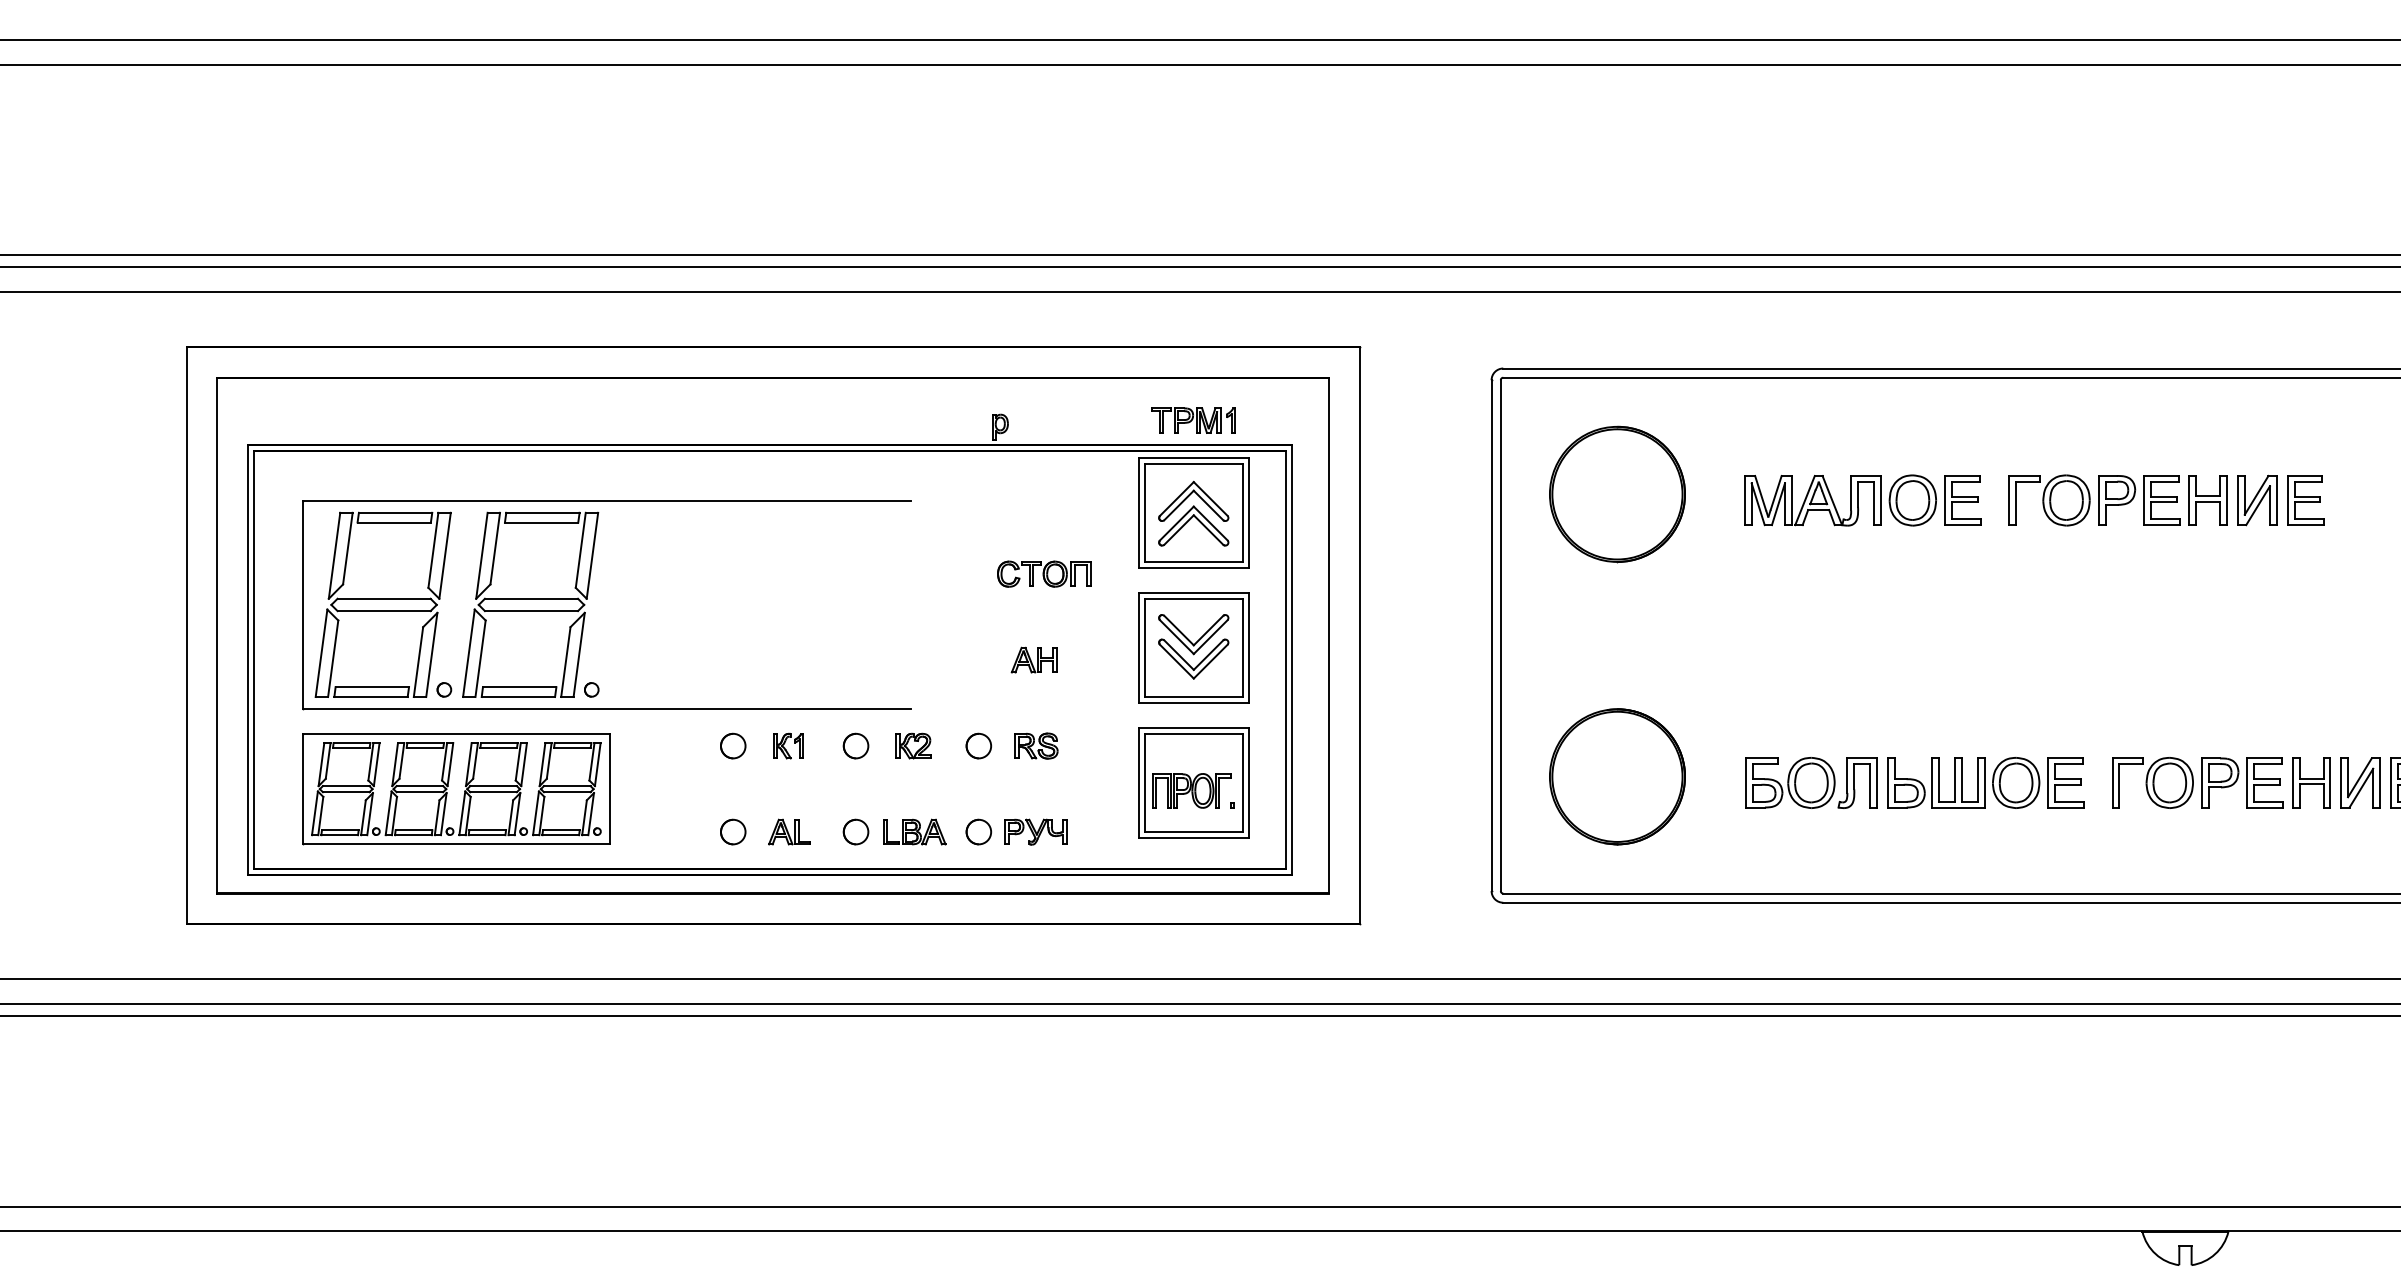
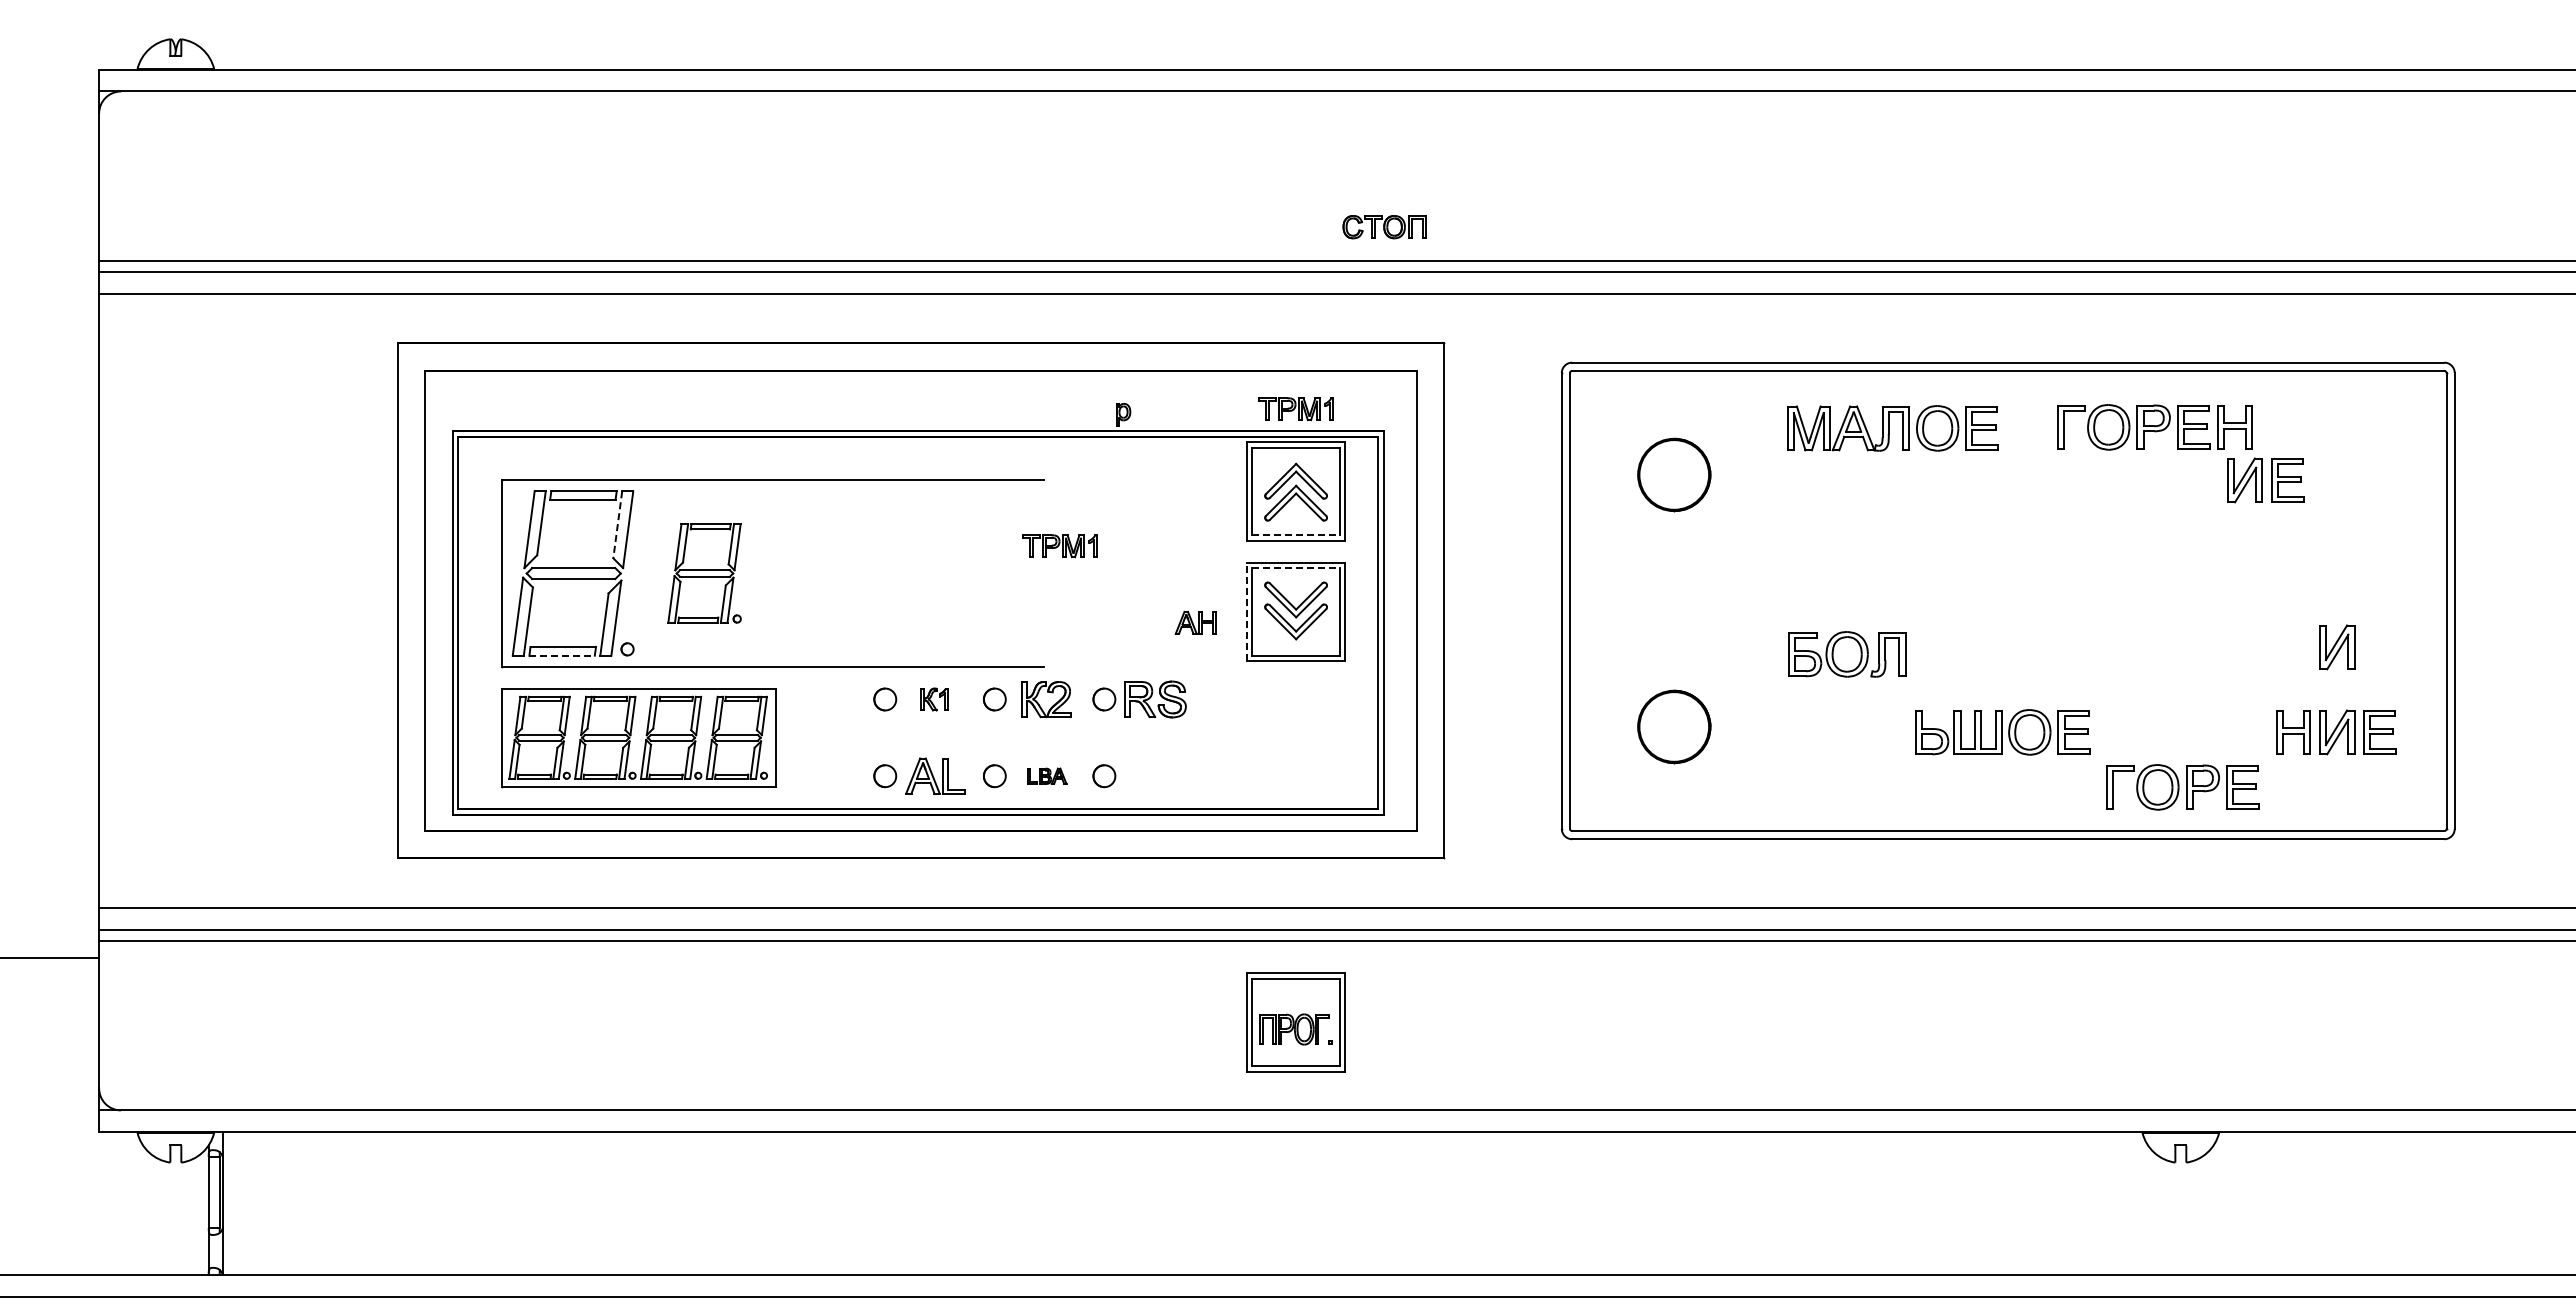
part: (1617, 493) -> (1674, 474), size x0.6
part: (1862, 500) -> (1892, 428), moved
part: (2117, 500) -> (2154, 427), moved
line: (433, 549) -> (617, 524), solid -> dashed
line: (1194, 562) -> (1296, 535), solid -> dashed
part: (928, 574) -> (1059, 546), added
part: (1043, 574) -> (1384, 227), moved
line: (1194, 599) -> (1296, 568), solid -> dashed
part: (530, 604) -> (704, 573), size x0.6
line: (1138, 647) -> (1246, 611), solid -> dashed
part: (1033, 659) -> (1195, 622), moved
part: (2361, 687) -> (2337, 647), added
line: (371, 696) -> (562, 655), solid -> dashed
part: (912, 746) -> (1045, 699), size x1.6
part: (1036, 746) -> (1155, 699), size x1.6
part: (1617, 776) -> (1674, 726), size x0.6
part: (1193, 783) -> (1295, 1022), moved
part: (1811, 783) -> (1847, 654), moved
part: (2197, 783) -> (2182, 787), moved
part: (789, 832) -> (935, 776), size x1.6
part: (915, 832) -> (1047, 776), size x0.7
part: (1036, 832) -> (1155, 776), removed

